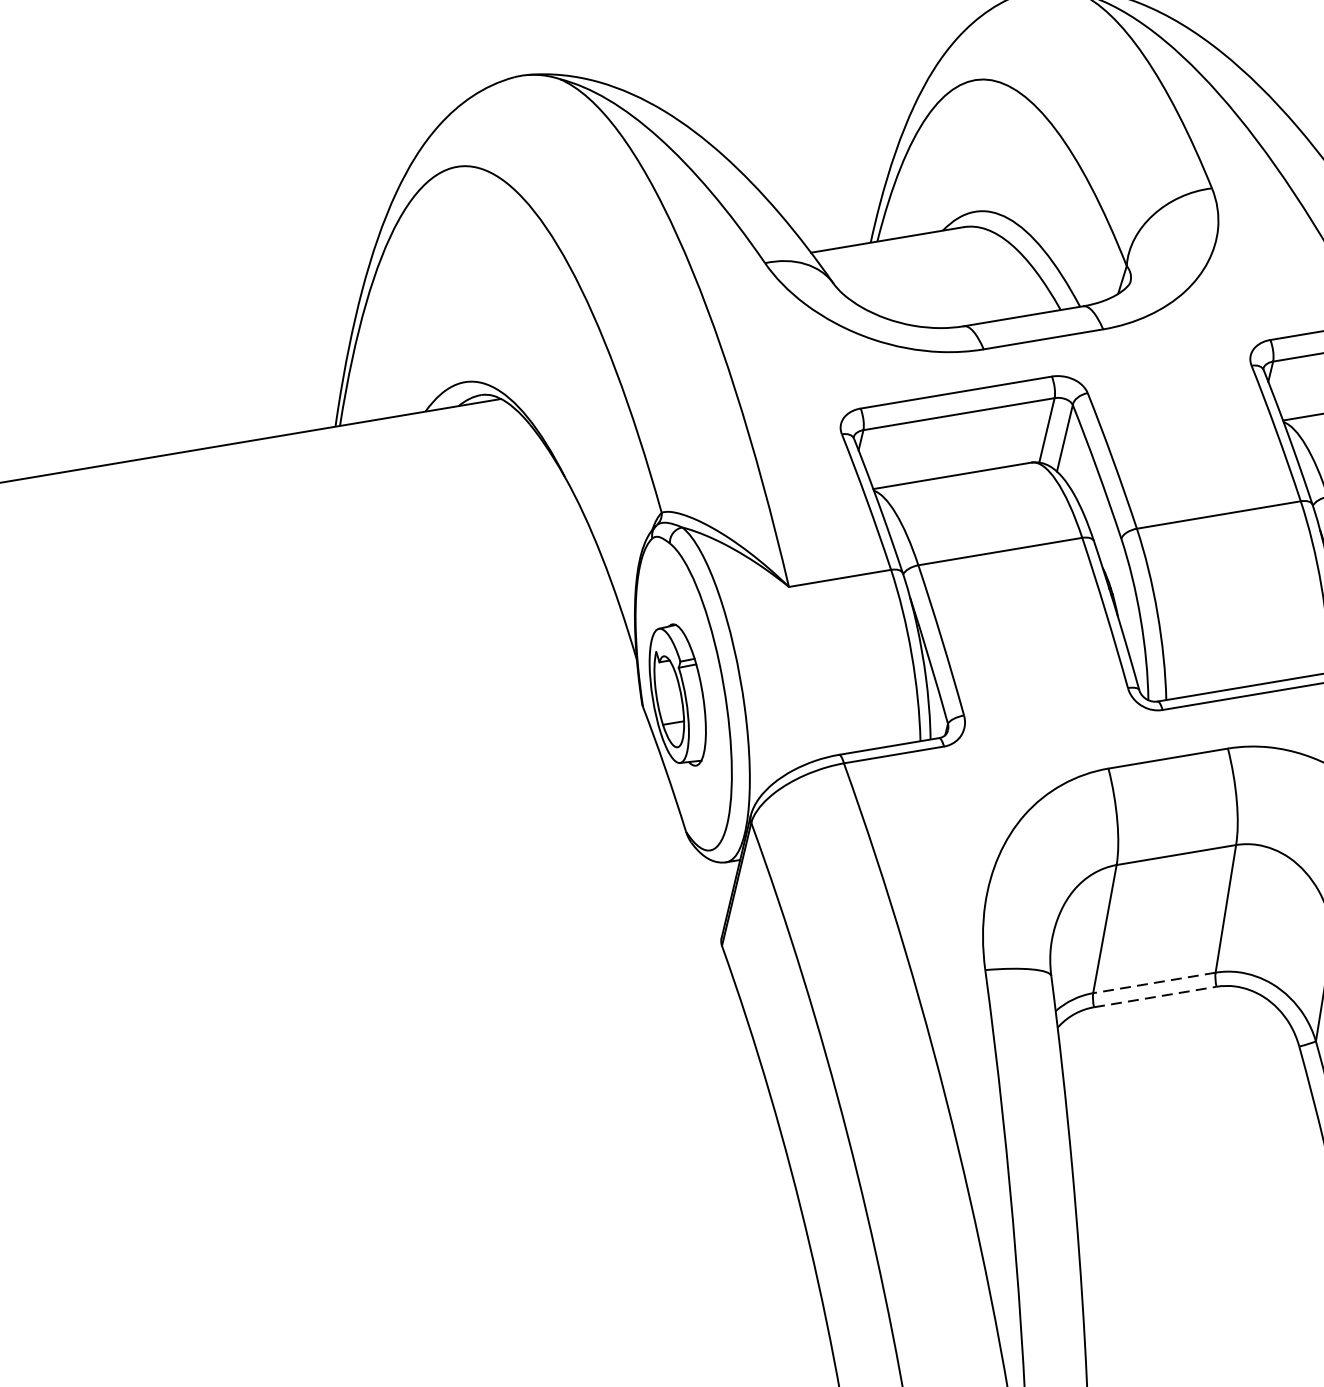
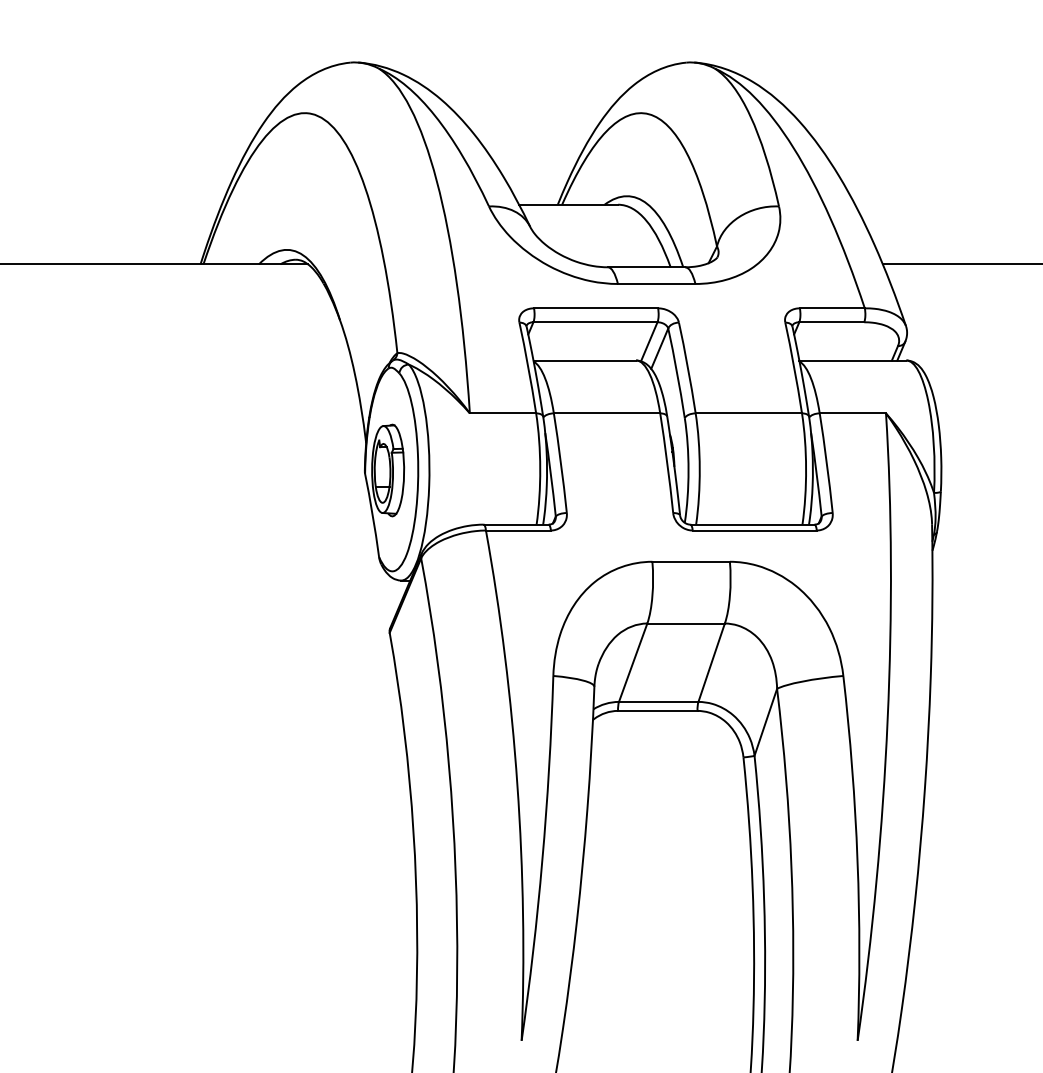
line: (1153, 982) -> (658, 701), dashed -> solid
line: (1154, 996) -> (657, 710), dashed -> solid

